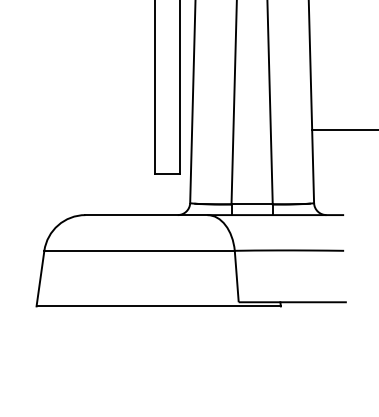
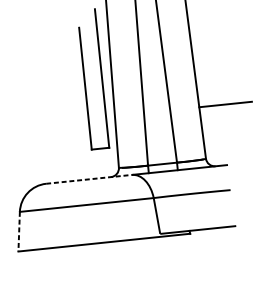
line: (146, 215) -> (89, 179), solid -> dashed
line: (40, 279) -> (19, 232), solid -> dashed

